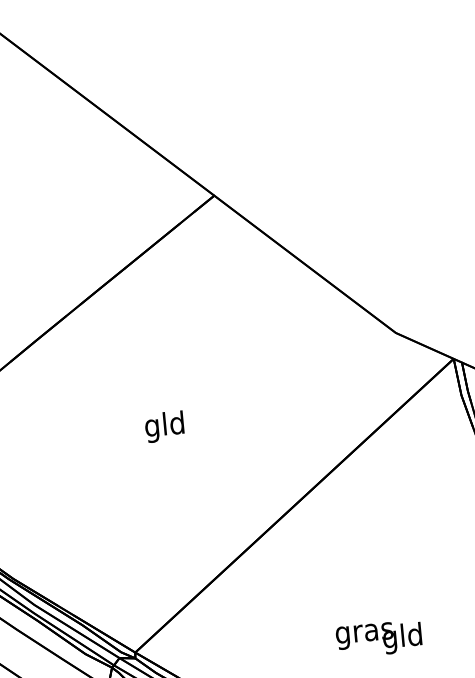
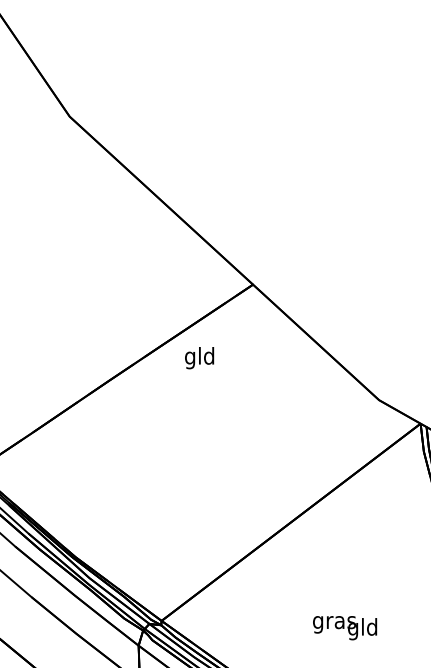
text: (164, 427) -> (199, 358), moved

